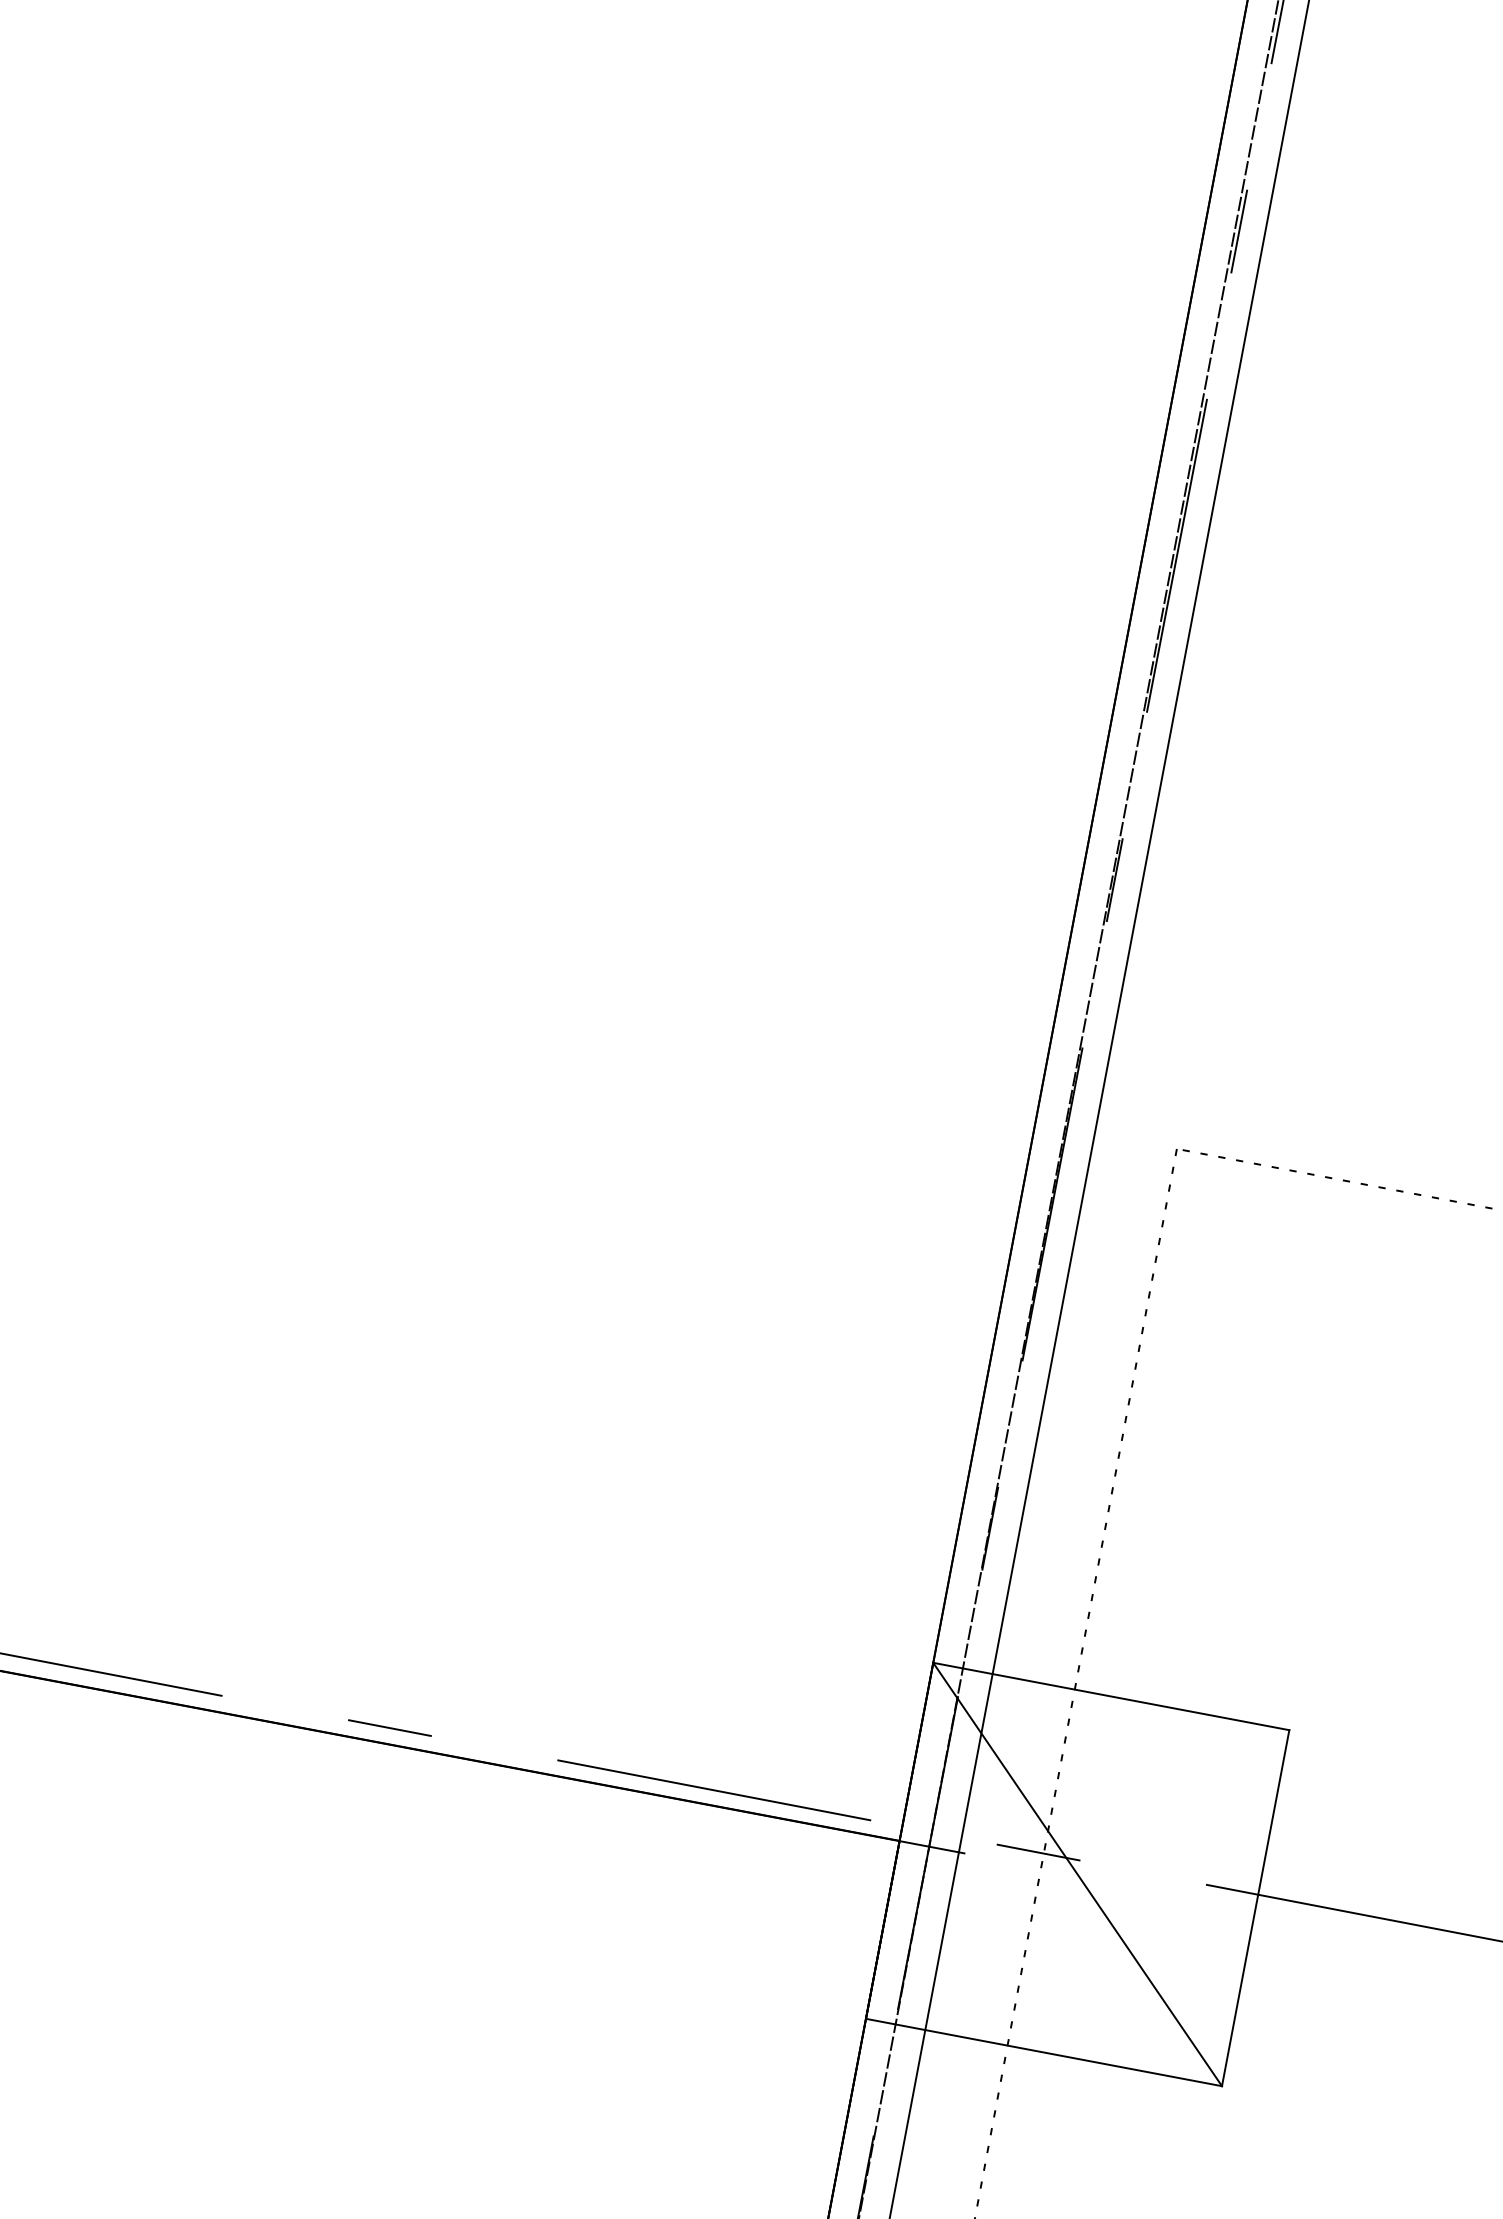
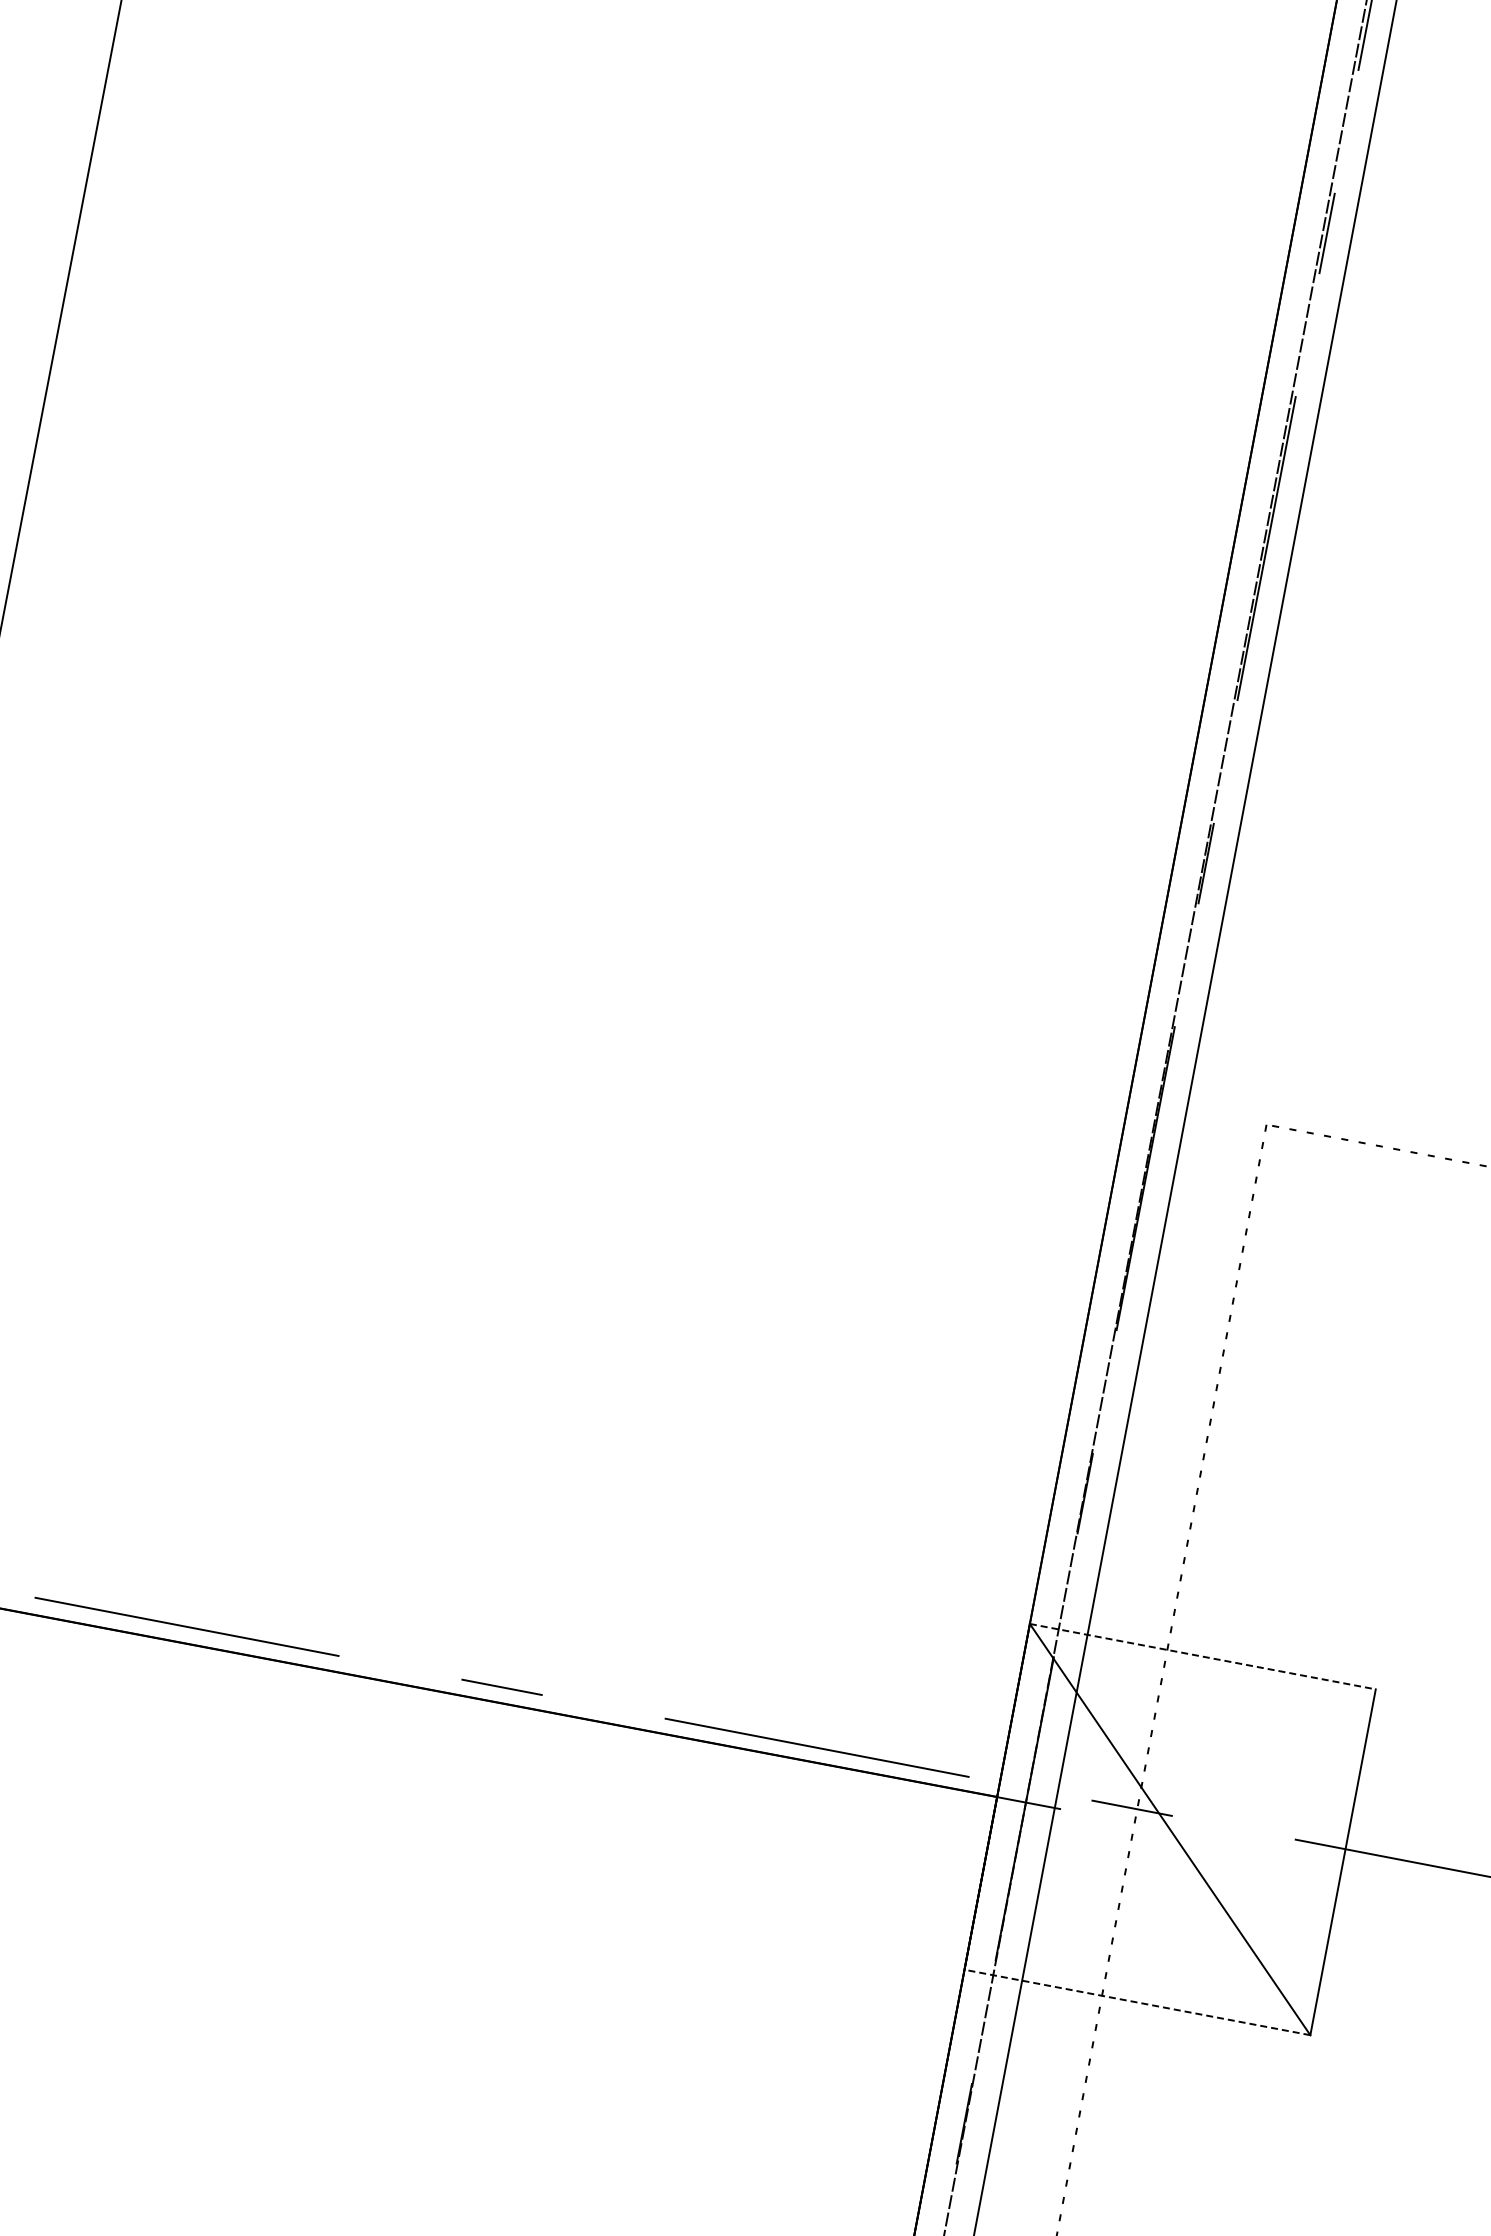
line: (1111, 1696) -> (1203, 1656), solid -> dashed
line: (1044, 2052) -> (1137, 2002), solid -> dashed

